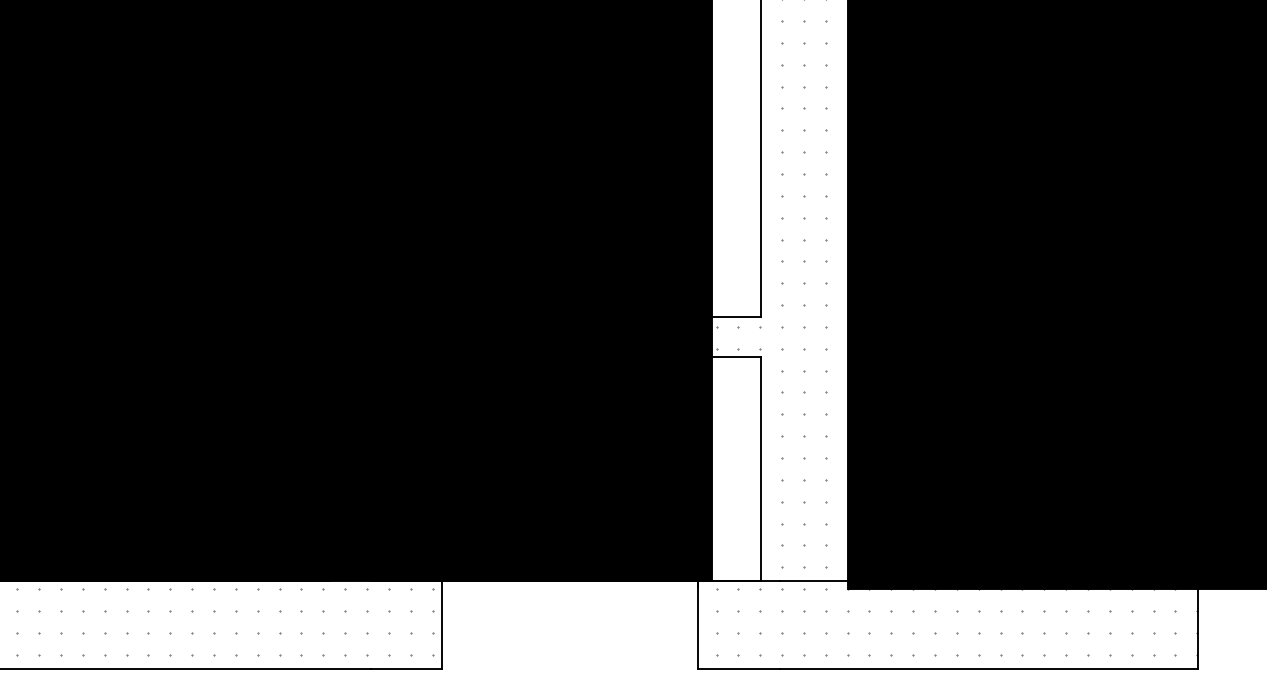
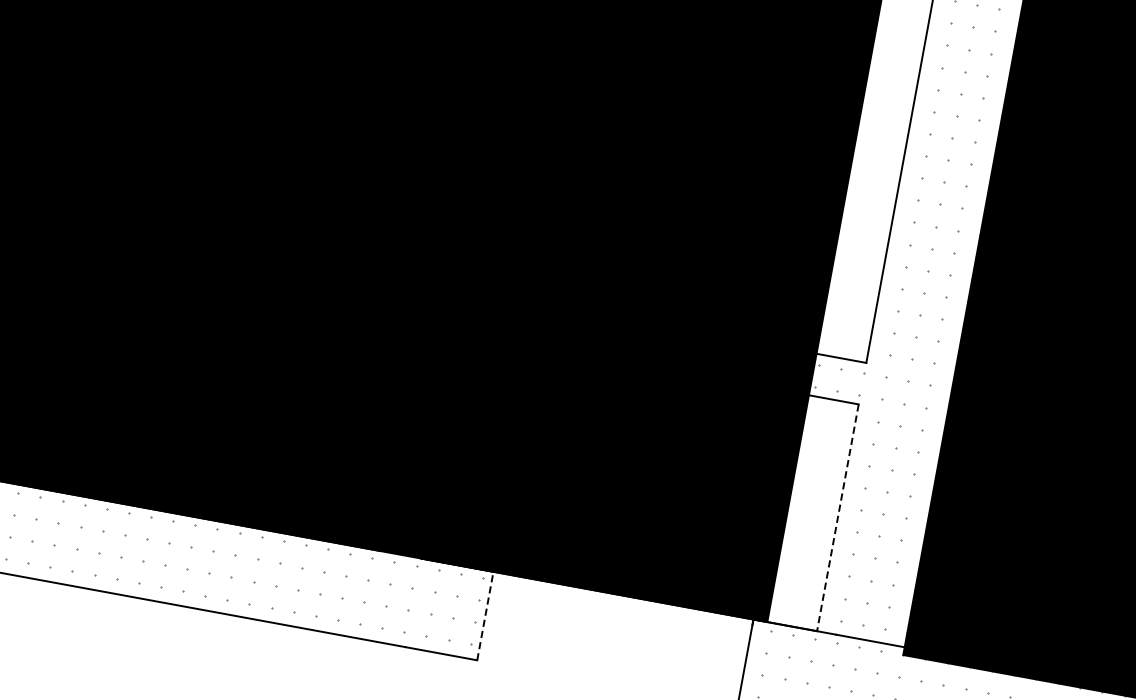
line: (761, 469) -> (838, 517), solid -> dashed
line: (441, 625) -> (485, 616), solid -> dashed

